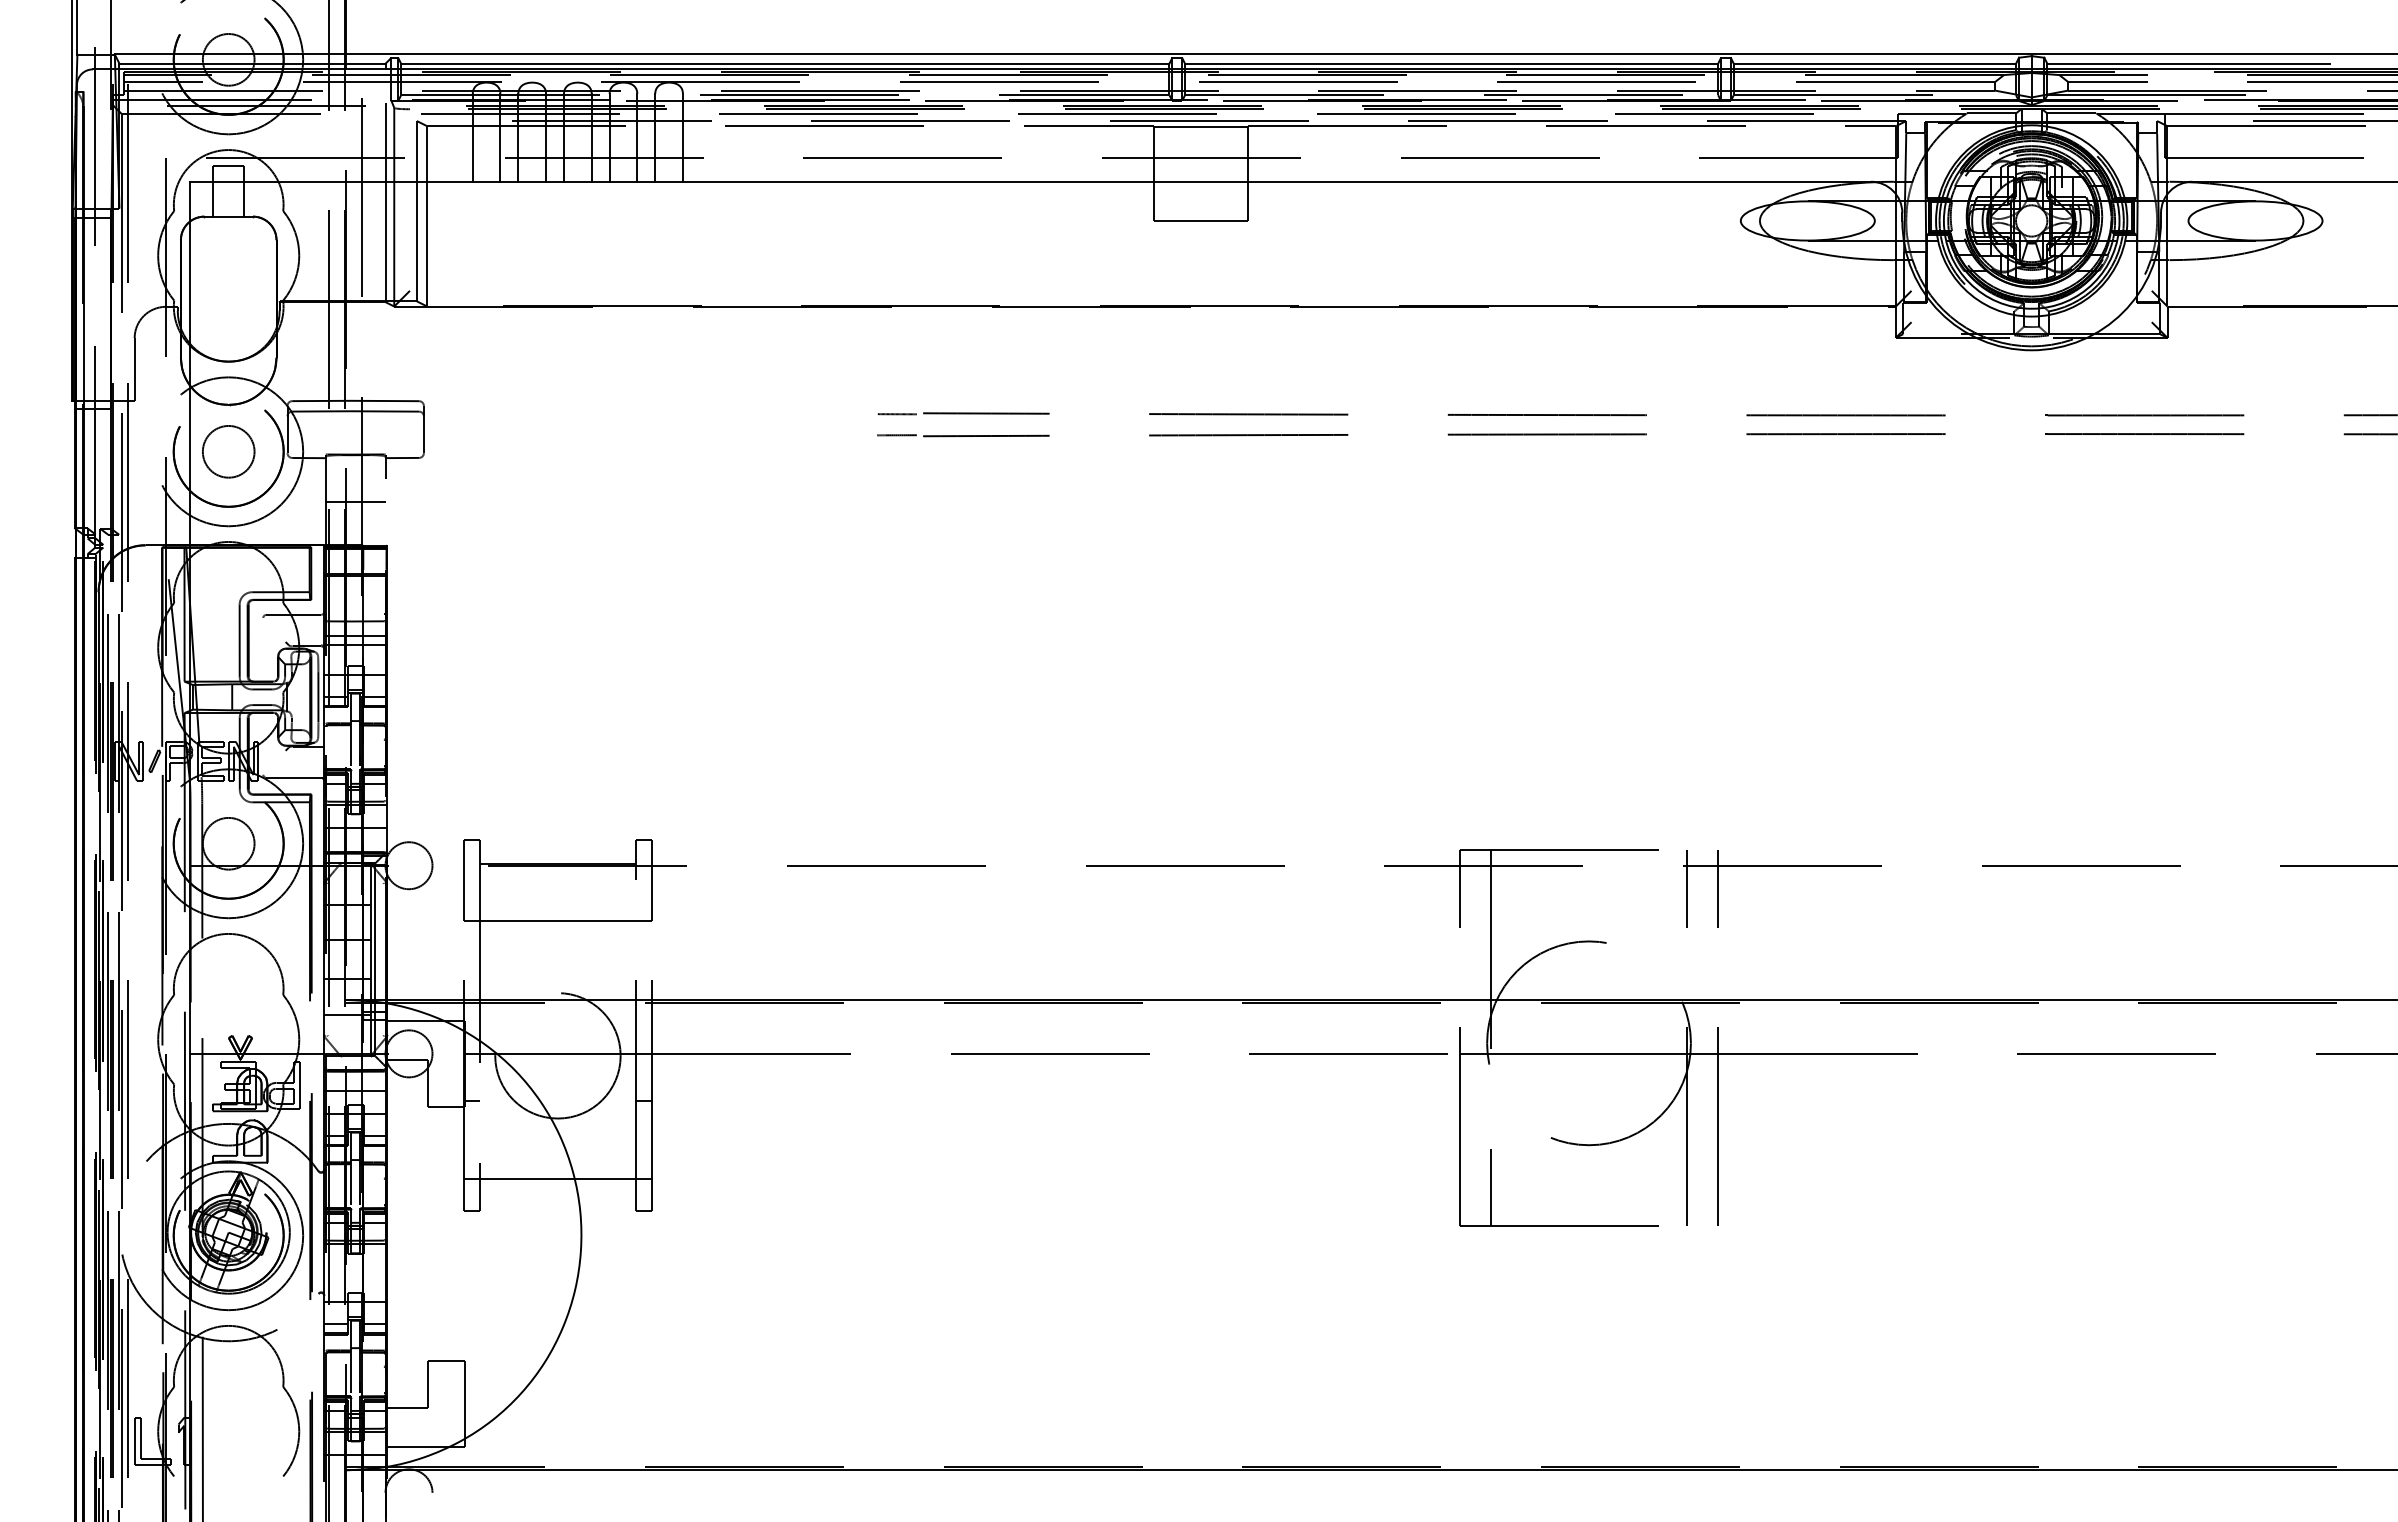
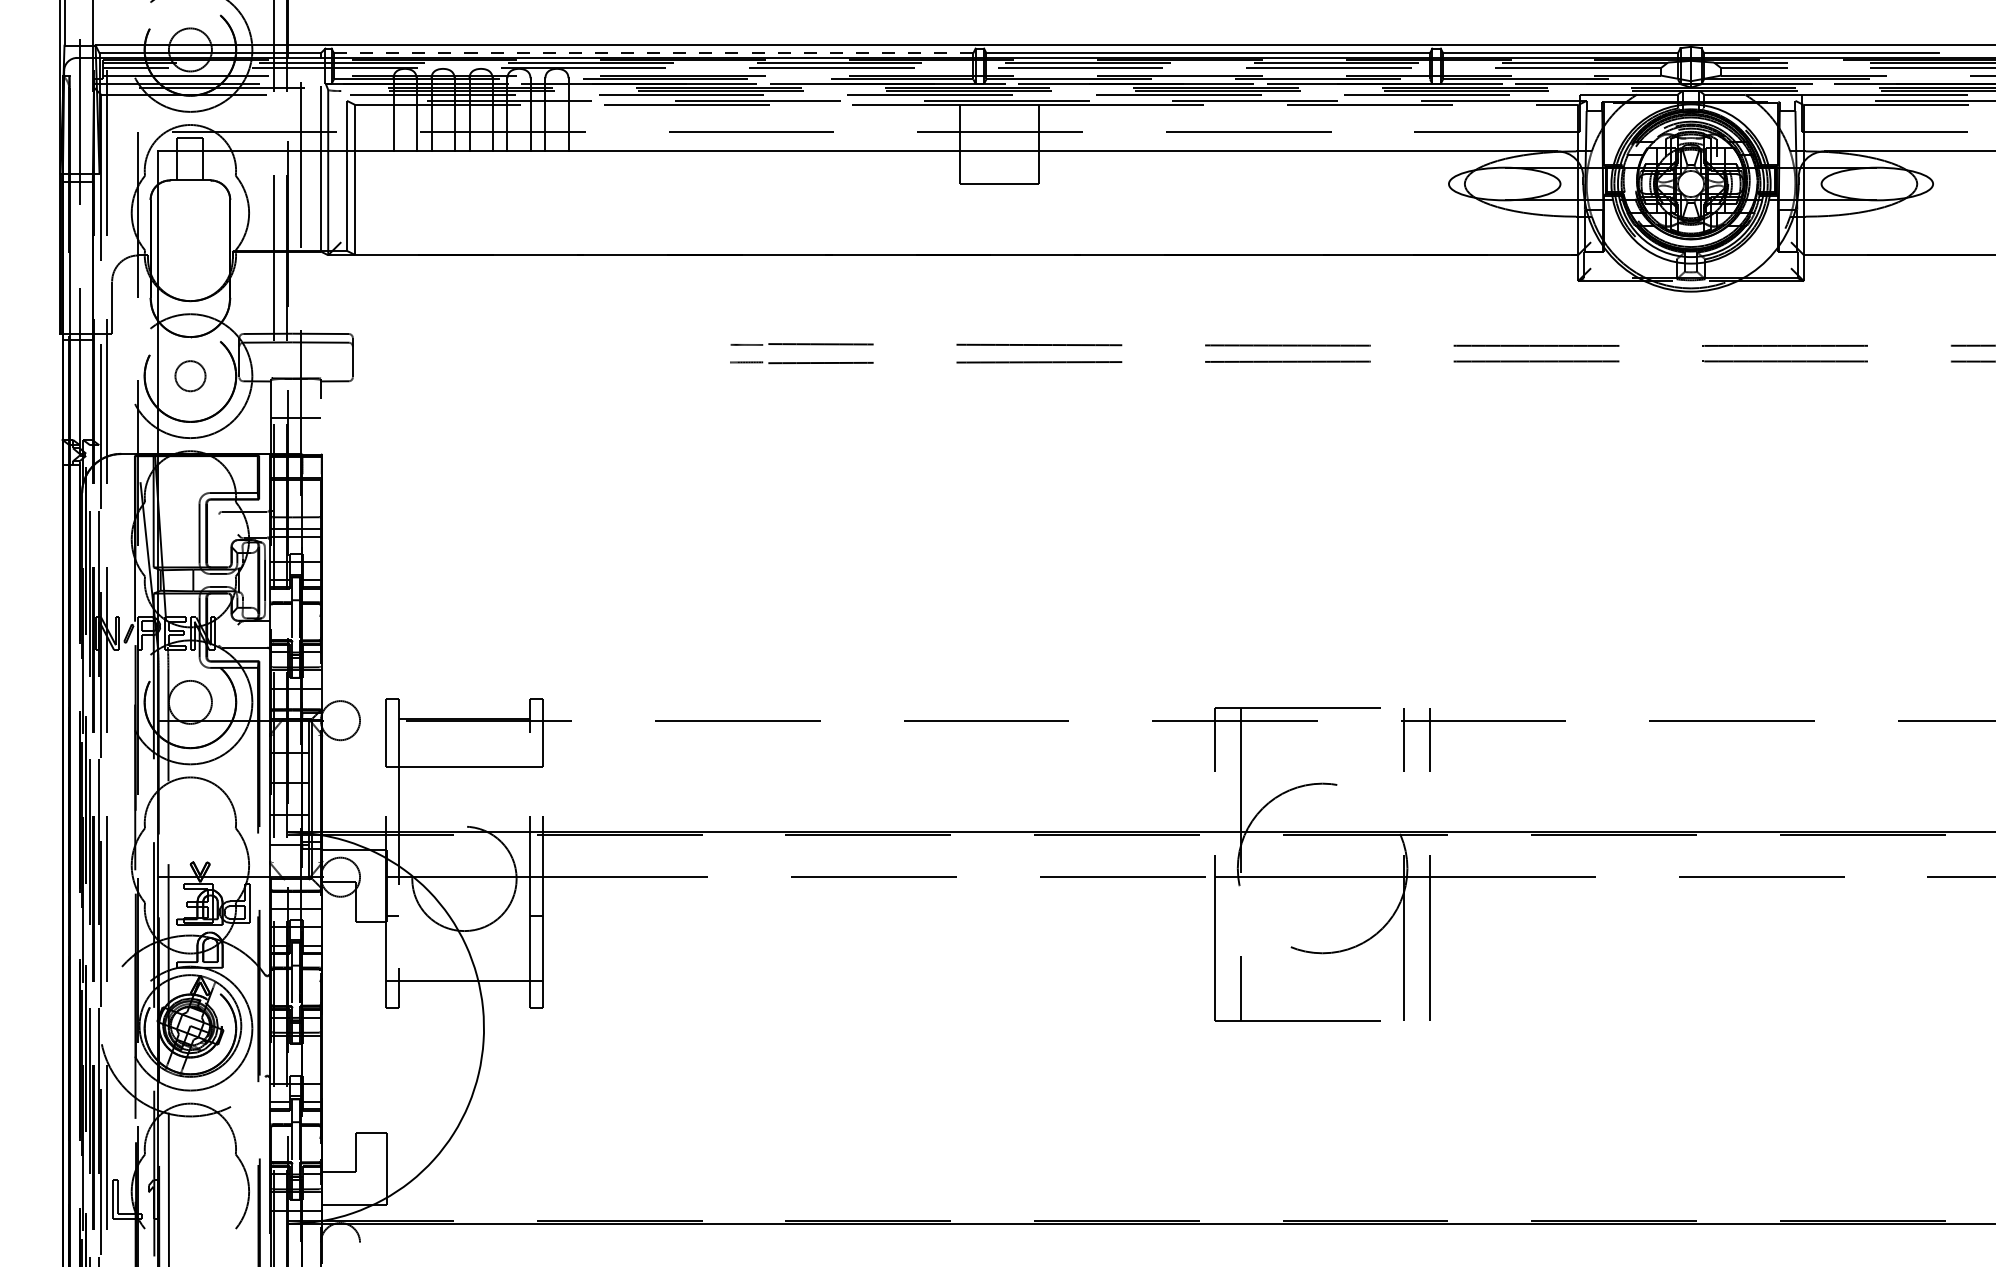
line: (785, 63) -> (653, 52), solid -> dashed
circle: (228, 451) -> (190, 375), size x0.7

